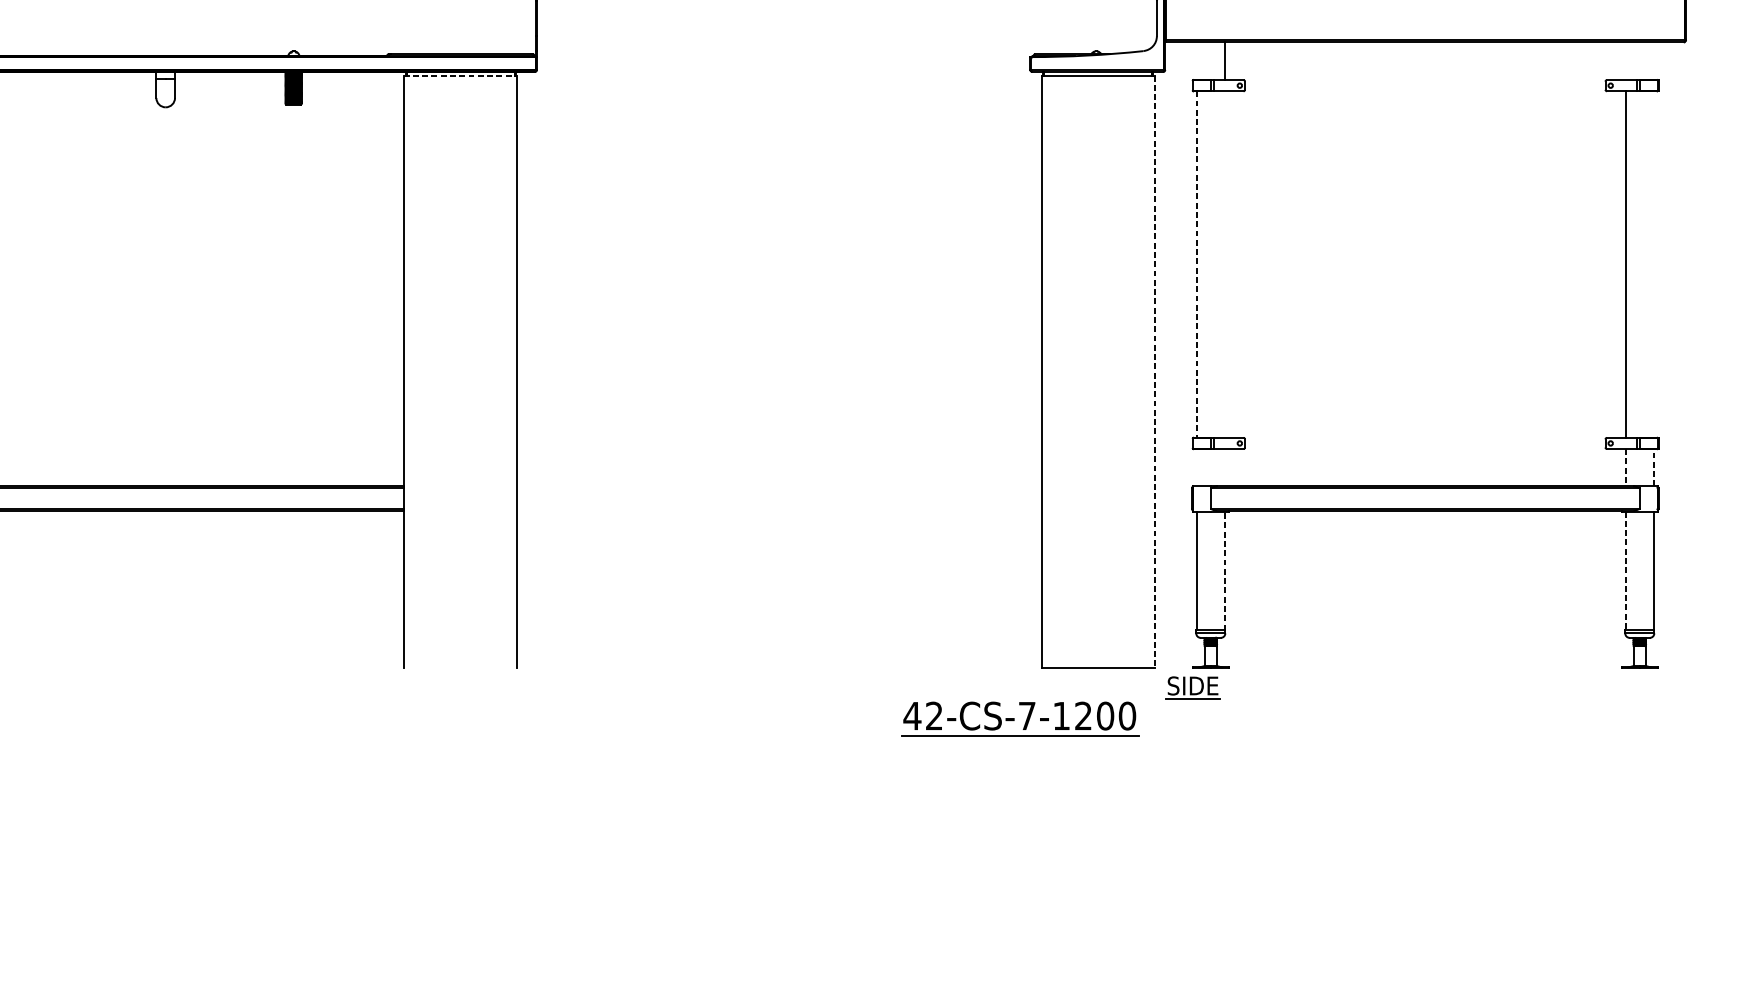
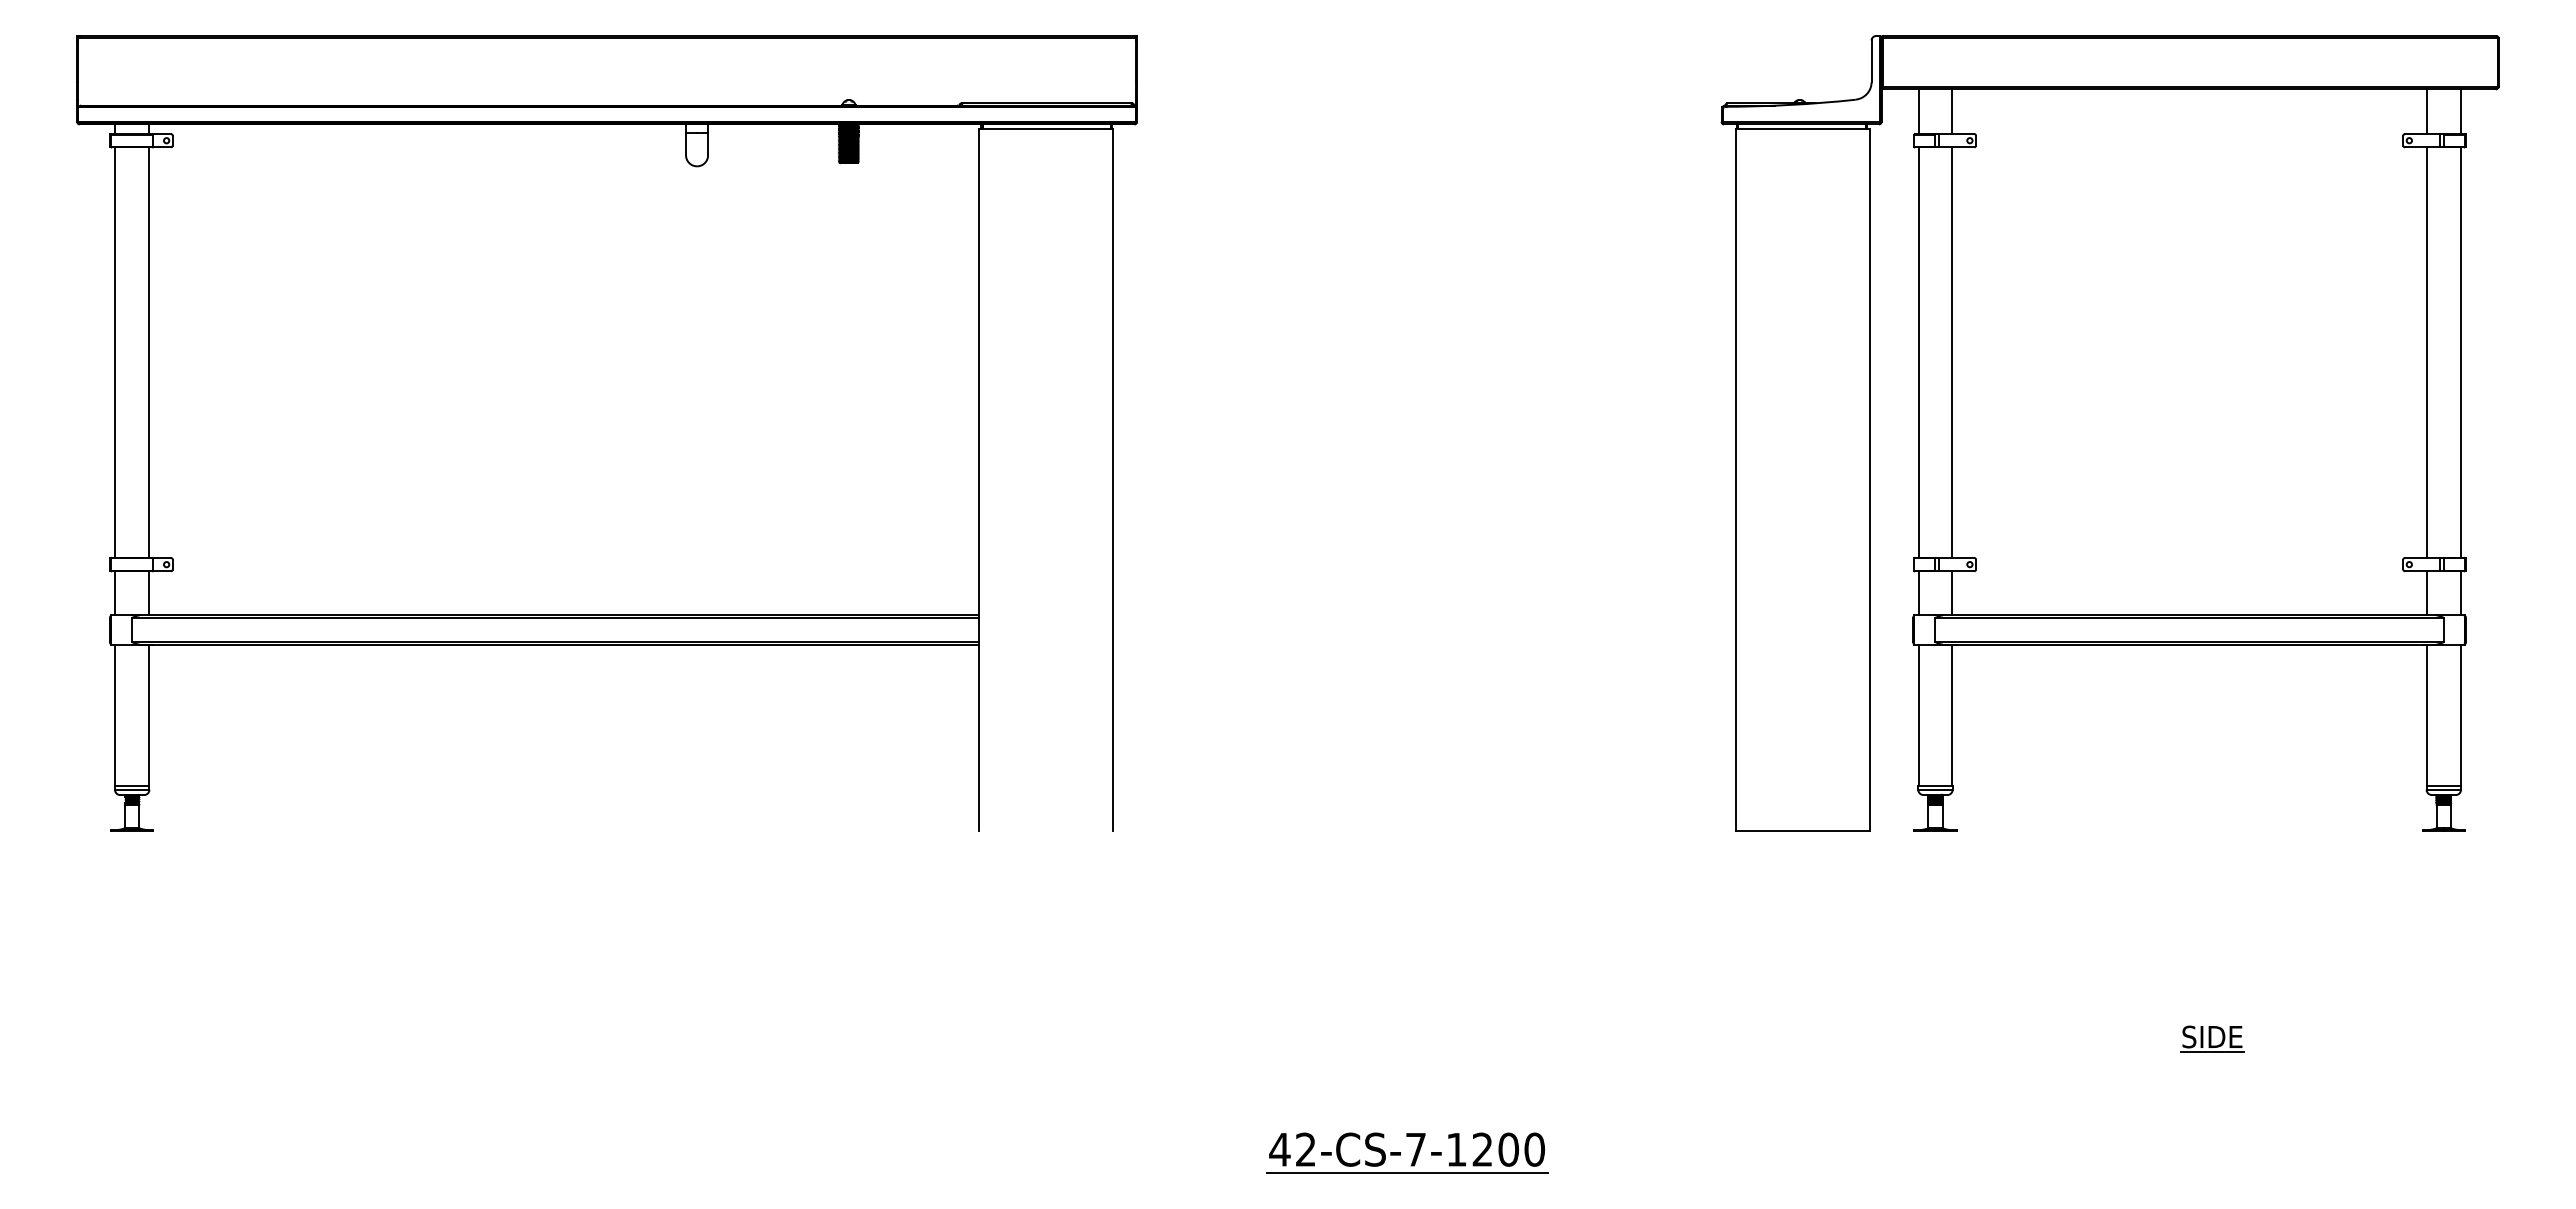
line: (1196, 61) -> (1918, 111), added
line: (1625, 61) -> (2426, 111), added
line: (1653, 61) -> (2460, 111), added
line: (460, 75) -> (1046, 128), dashed -> solid
line: (1225, 264) -> (1952, 352), added
line: (1653, 264) -> (2460, 352), added
line: (1196, 265) -> (1918, 353), dashed -> solid
line: (1155, 372) -> (1869, 480), dashed -> solid
line: (1653, 466) -> (2460, 592), dashed -> solid
line: (1196, 467) -> (1918, 593), added
line: (1225, 467) -> (1952, 593), added
line: (1625, 467) -> (2426, 593), dashed -> solid
line: (1225, 570) -> (1952, 715), dashed -> solid
line: (1625, 571) -> (2426, 716), dashed -> solid
part: (1193, 687) -> (2212, 1038), moved
part: (1014, 718) -> (1400, 1152), moved

